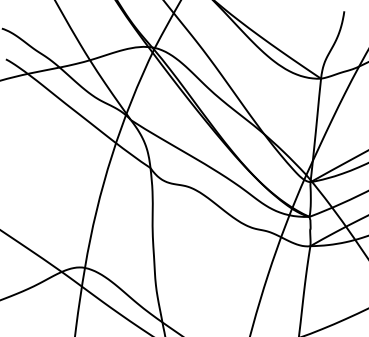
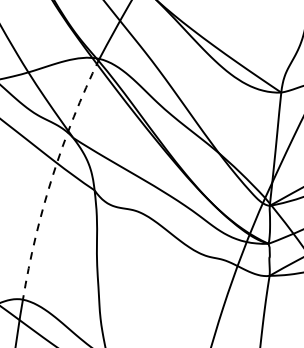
arc: (112, 155) -> (53, 176), solid -> dashed

